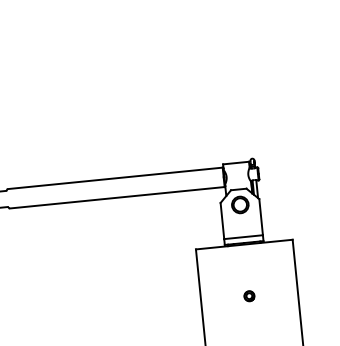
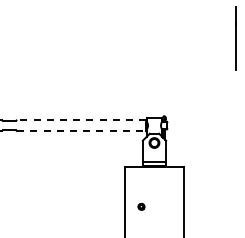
line: (114, 177) -> (81, 119), solid -> dashed
line: (116, 197) -> (81, 131), solid -> dashed
part: (249, 295) -> (141, 206), moved

